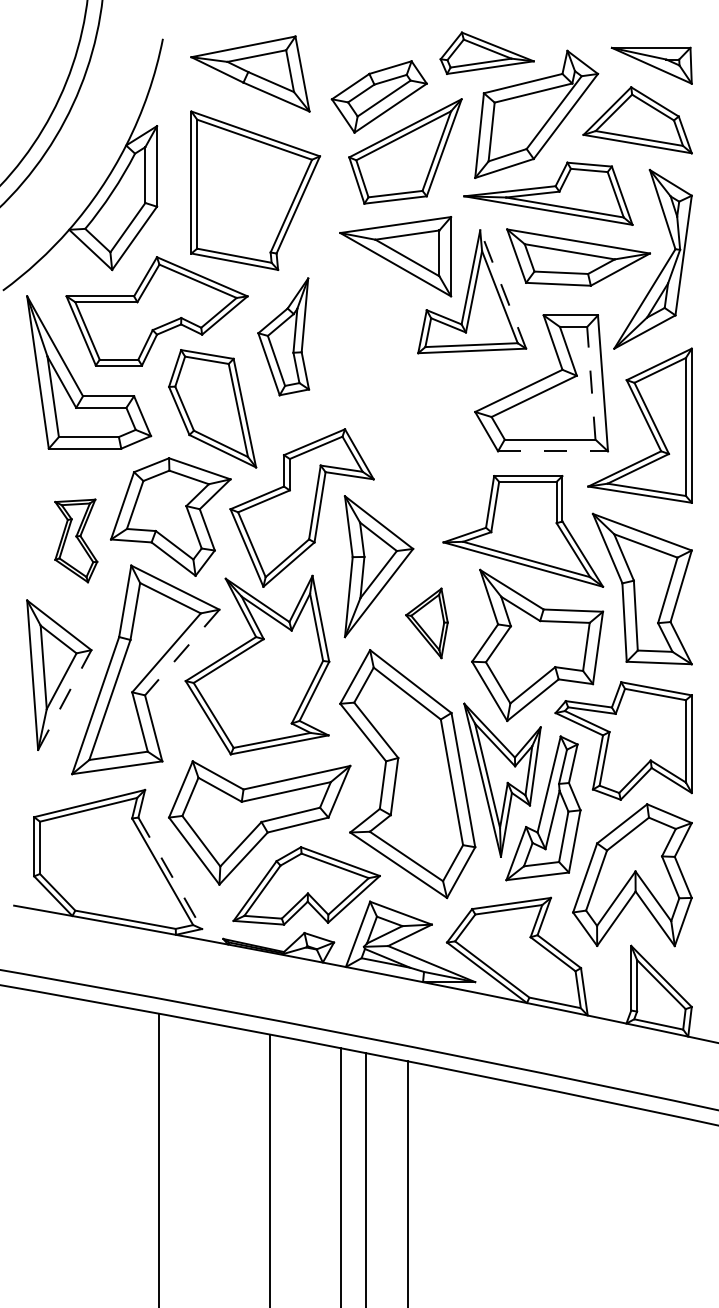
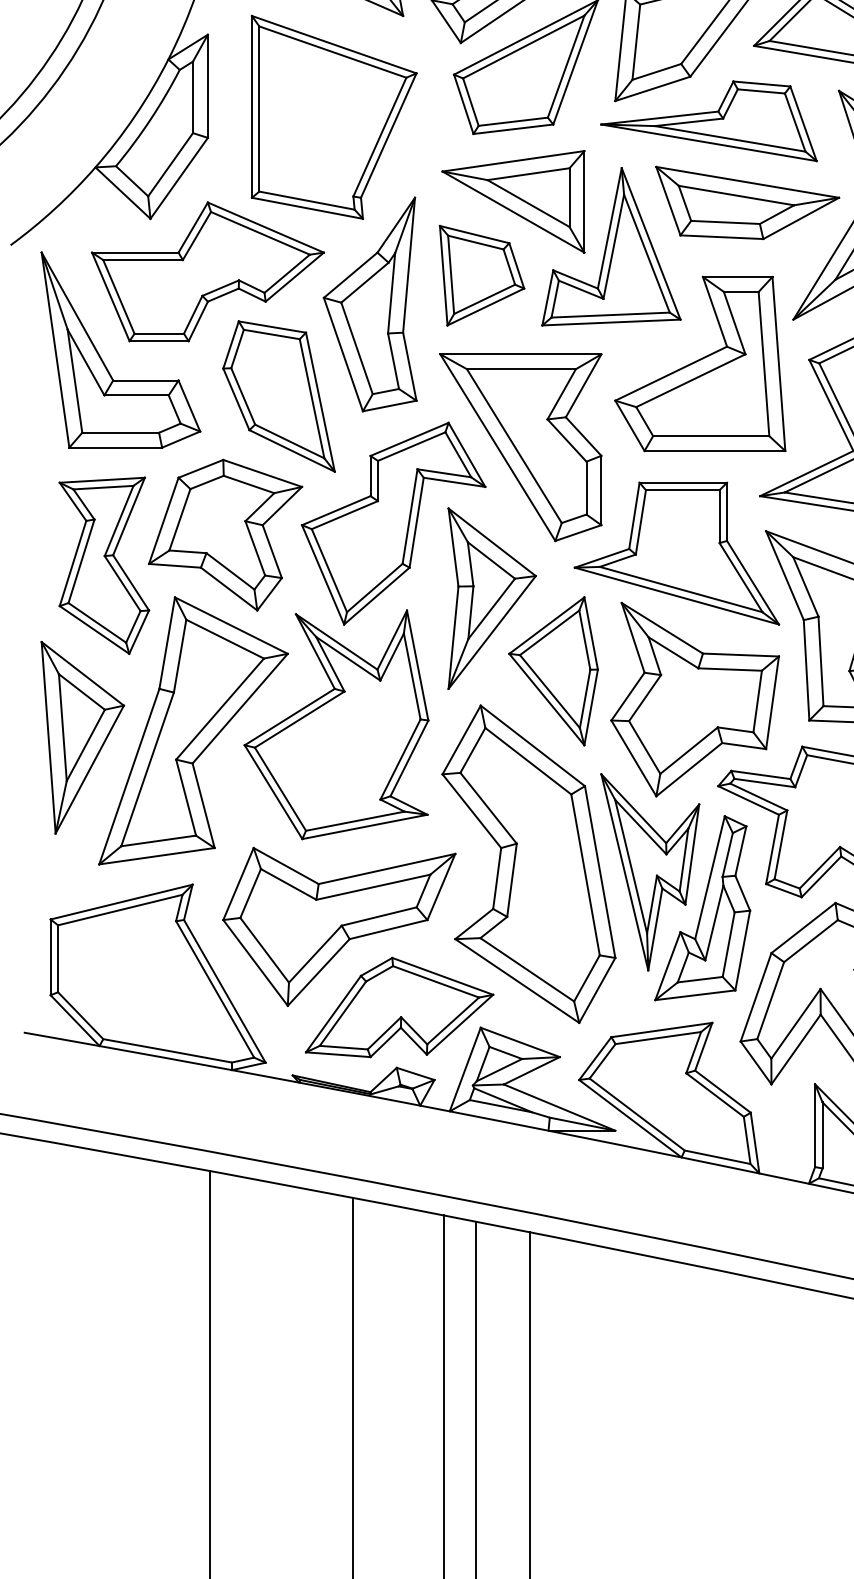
line: (503, 289) -> (651, 243), dashed -> solid
part: (371, 314) -> (482, 275), added
part: (283, 336) -> (369, 304), size x1.43
line: (591, 382) -> (764, 362), dashed -> solid
part: (401, 448) -> (520, 447), added
line: (553, 451) -> (715, 451), dashed -> solid
part: (76, 540) -> (104, 565), size x1.67
part: (426, 623) -> (552, 671), size x1.67
line: (182, 652) -> (240, 708), dashed -> solid
line: (64, 700) -> (89, 770), dashed -> solid
line: (170, 873) -> (225, 991), dashed -> solid

